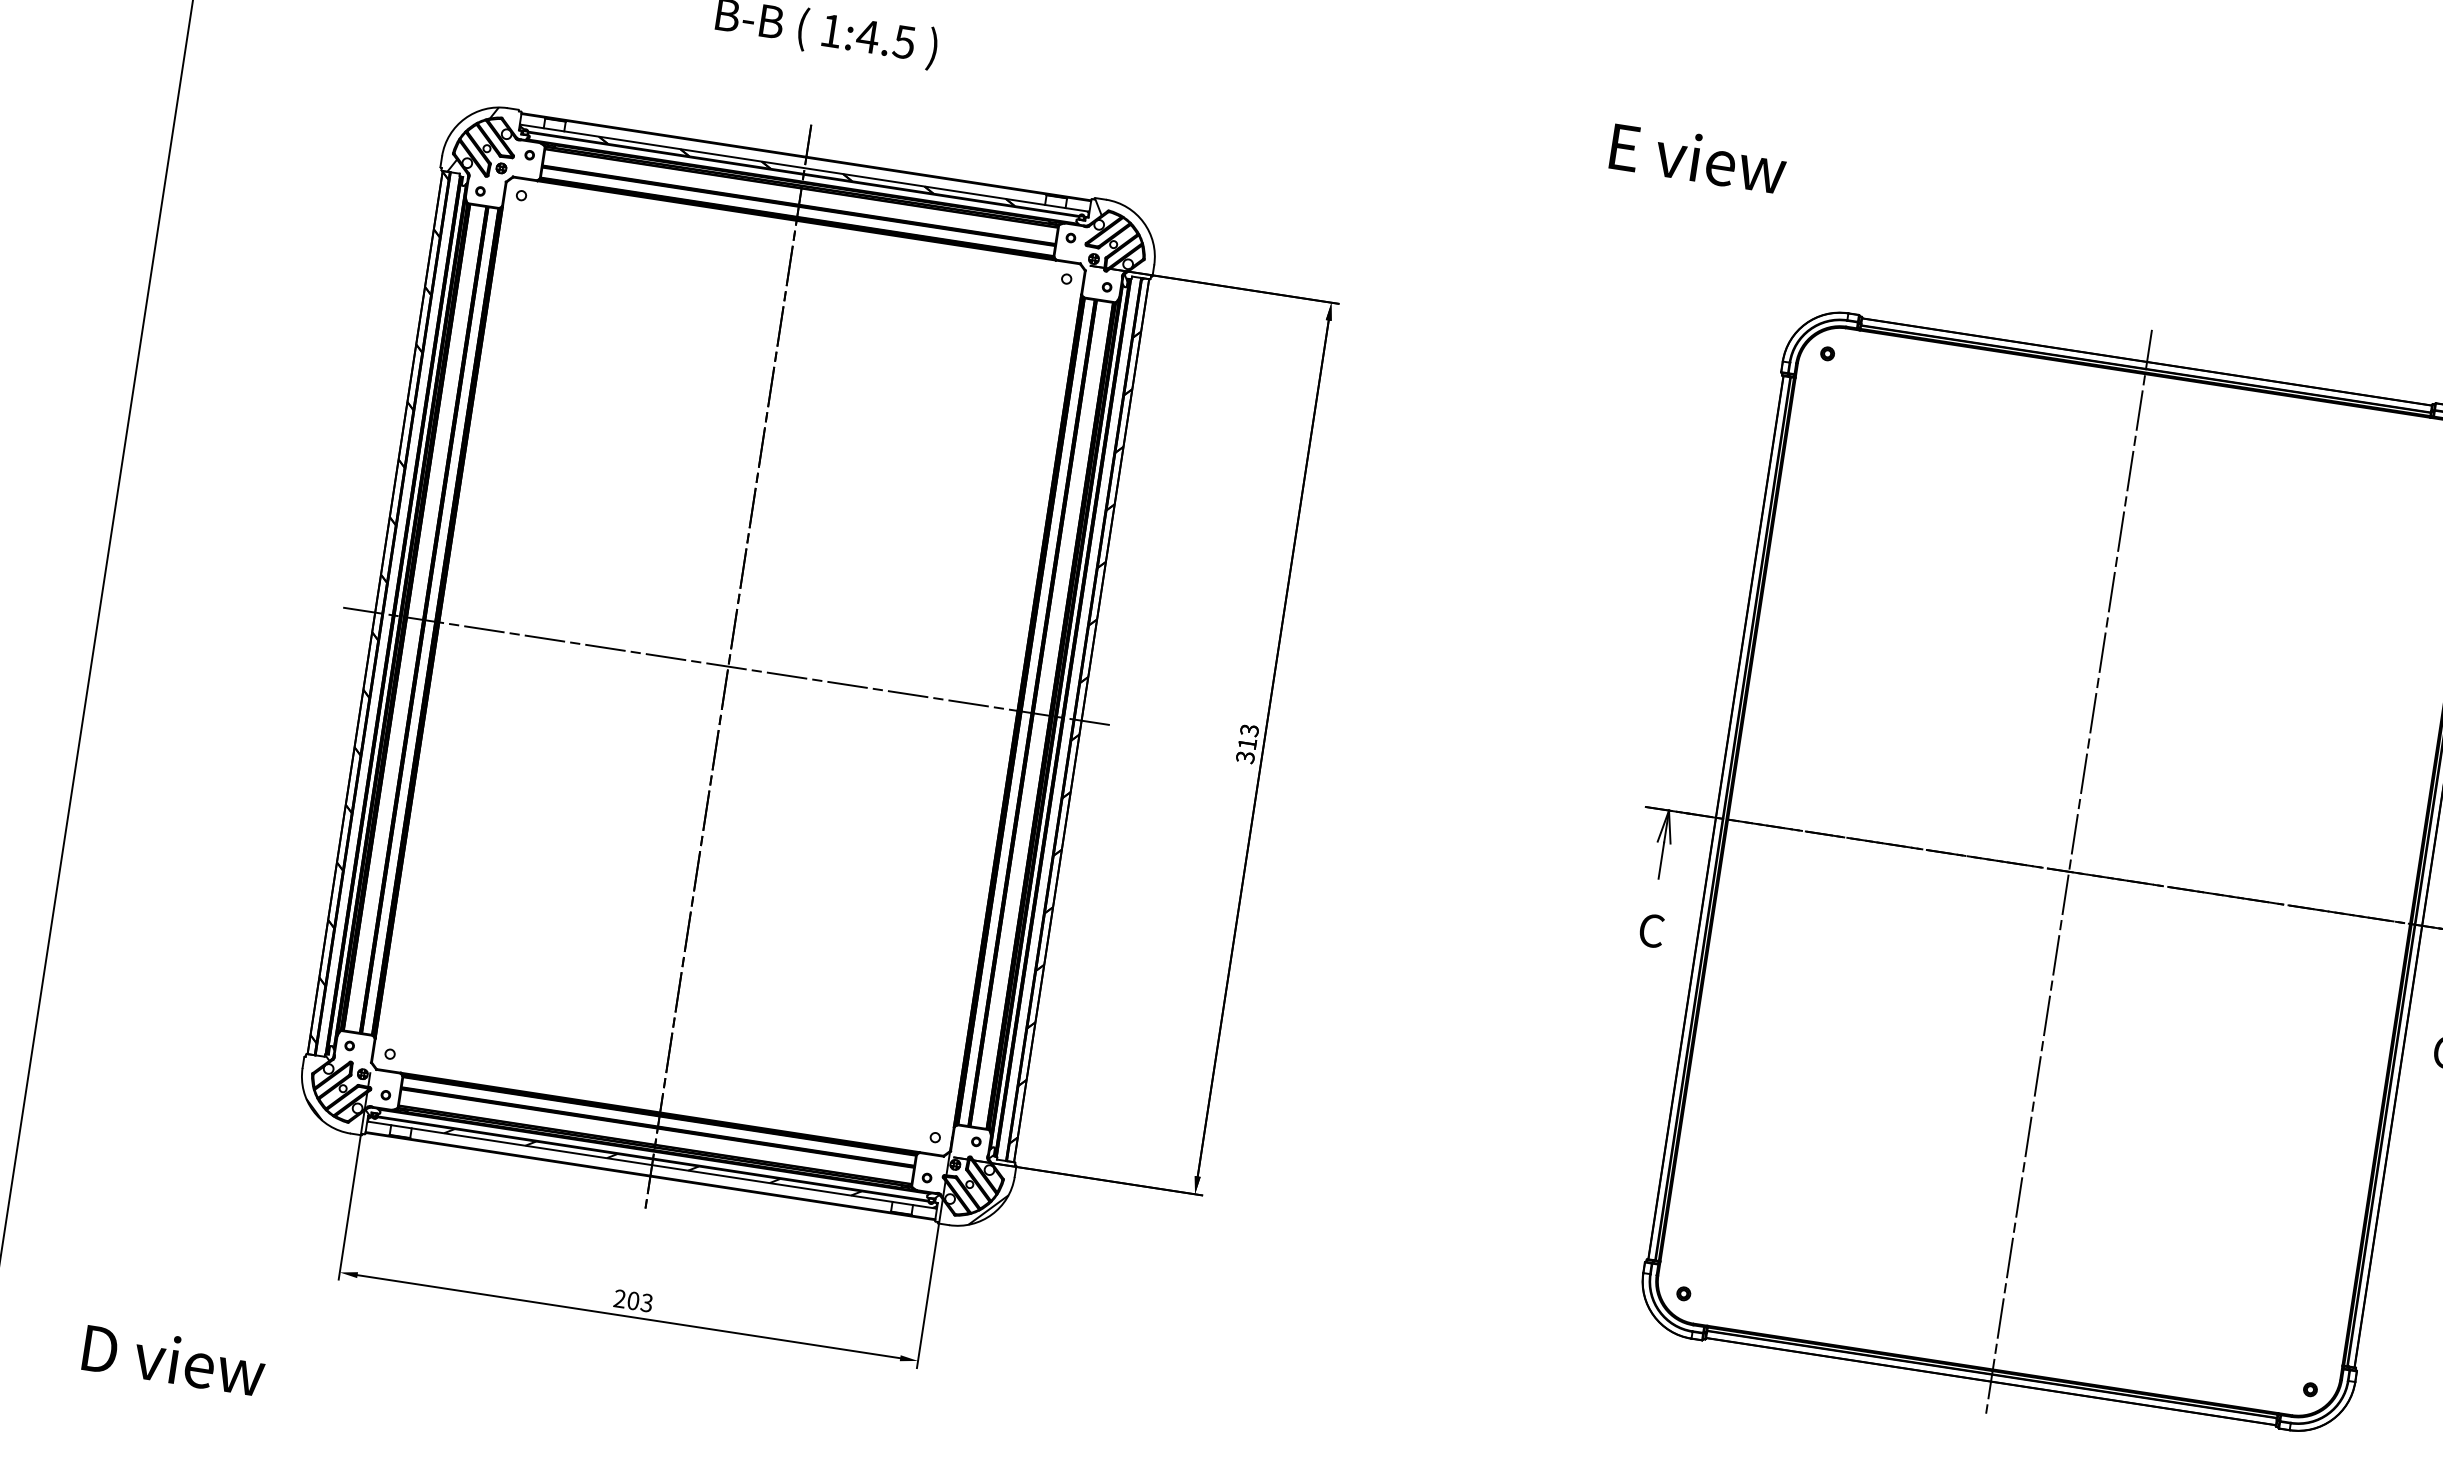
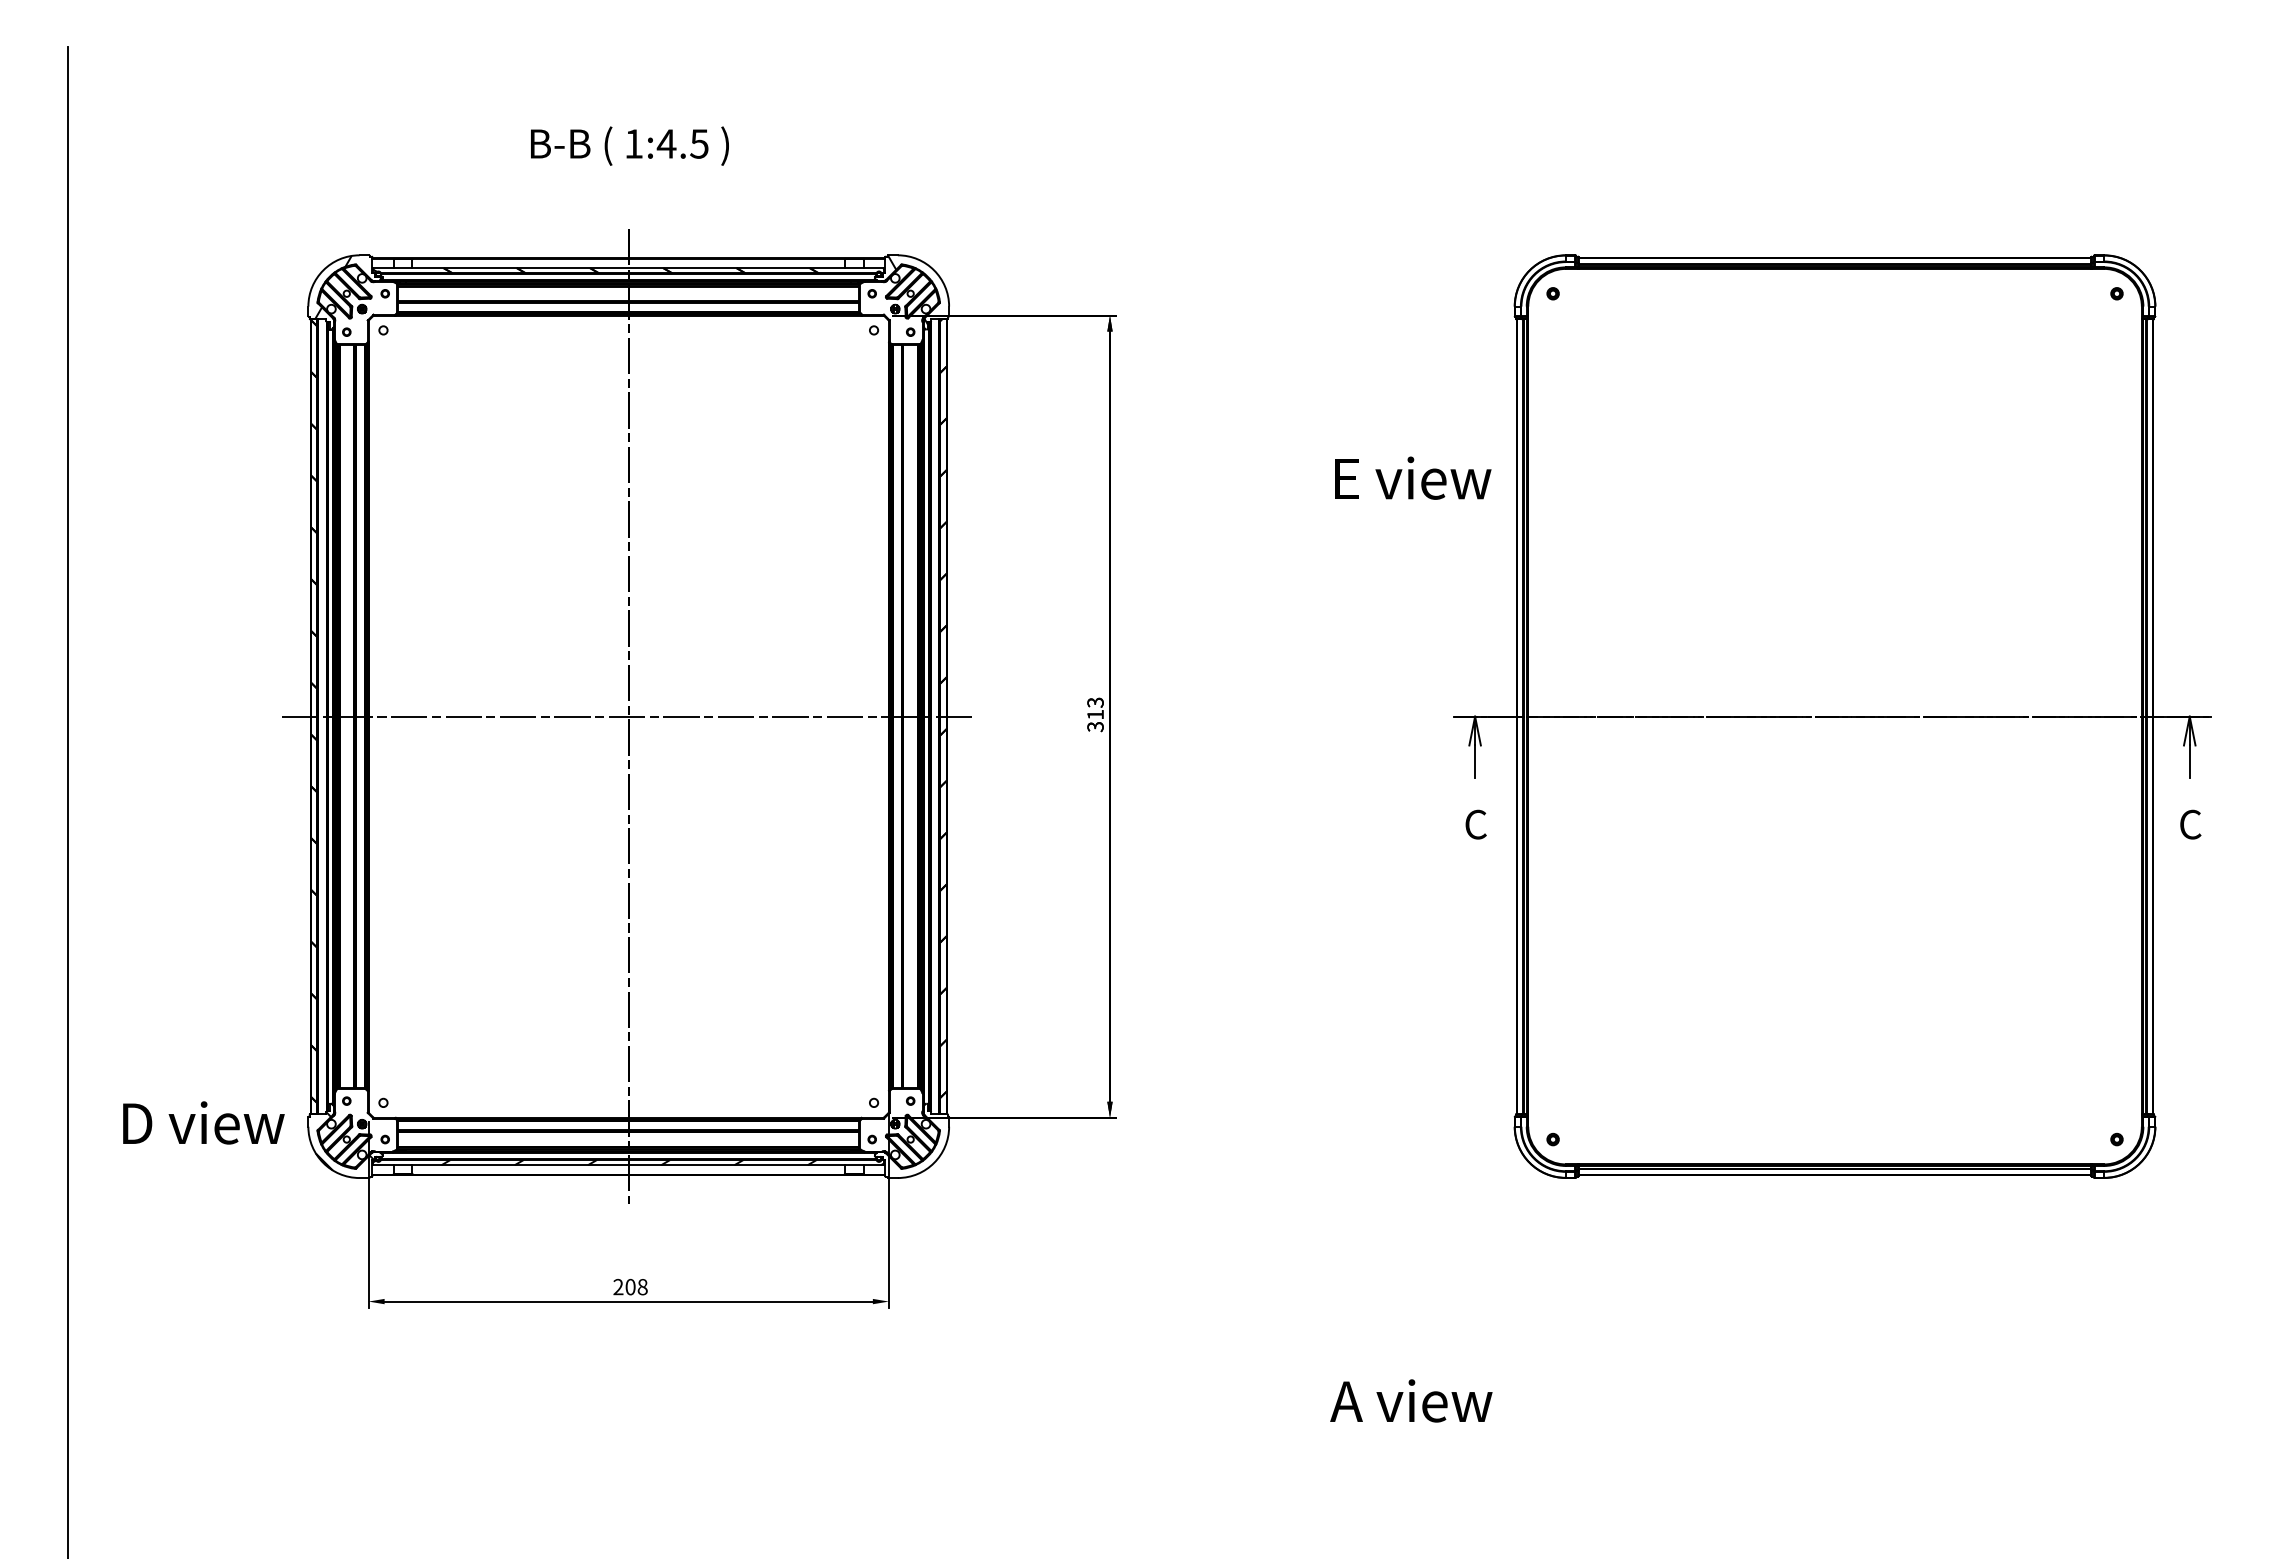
text: (1698, 157) -> (1413, 477), moved
line: (2069, 871) -> (1835, 716), removed
hatch: (972, 1188) -> (913, 1142), removed
text: (646, 1303) -> (642, 1287), 203 -> 208
text: (173, 1359) -> (203, 1122), moved

